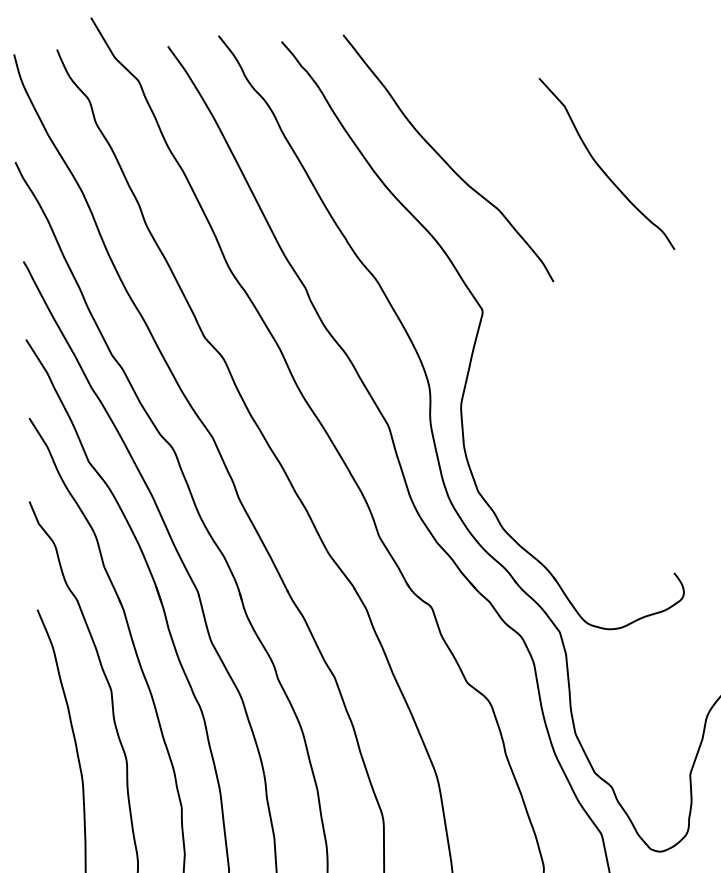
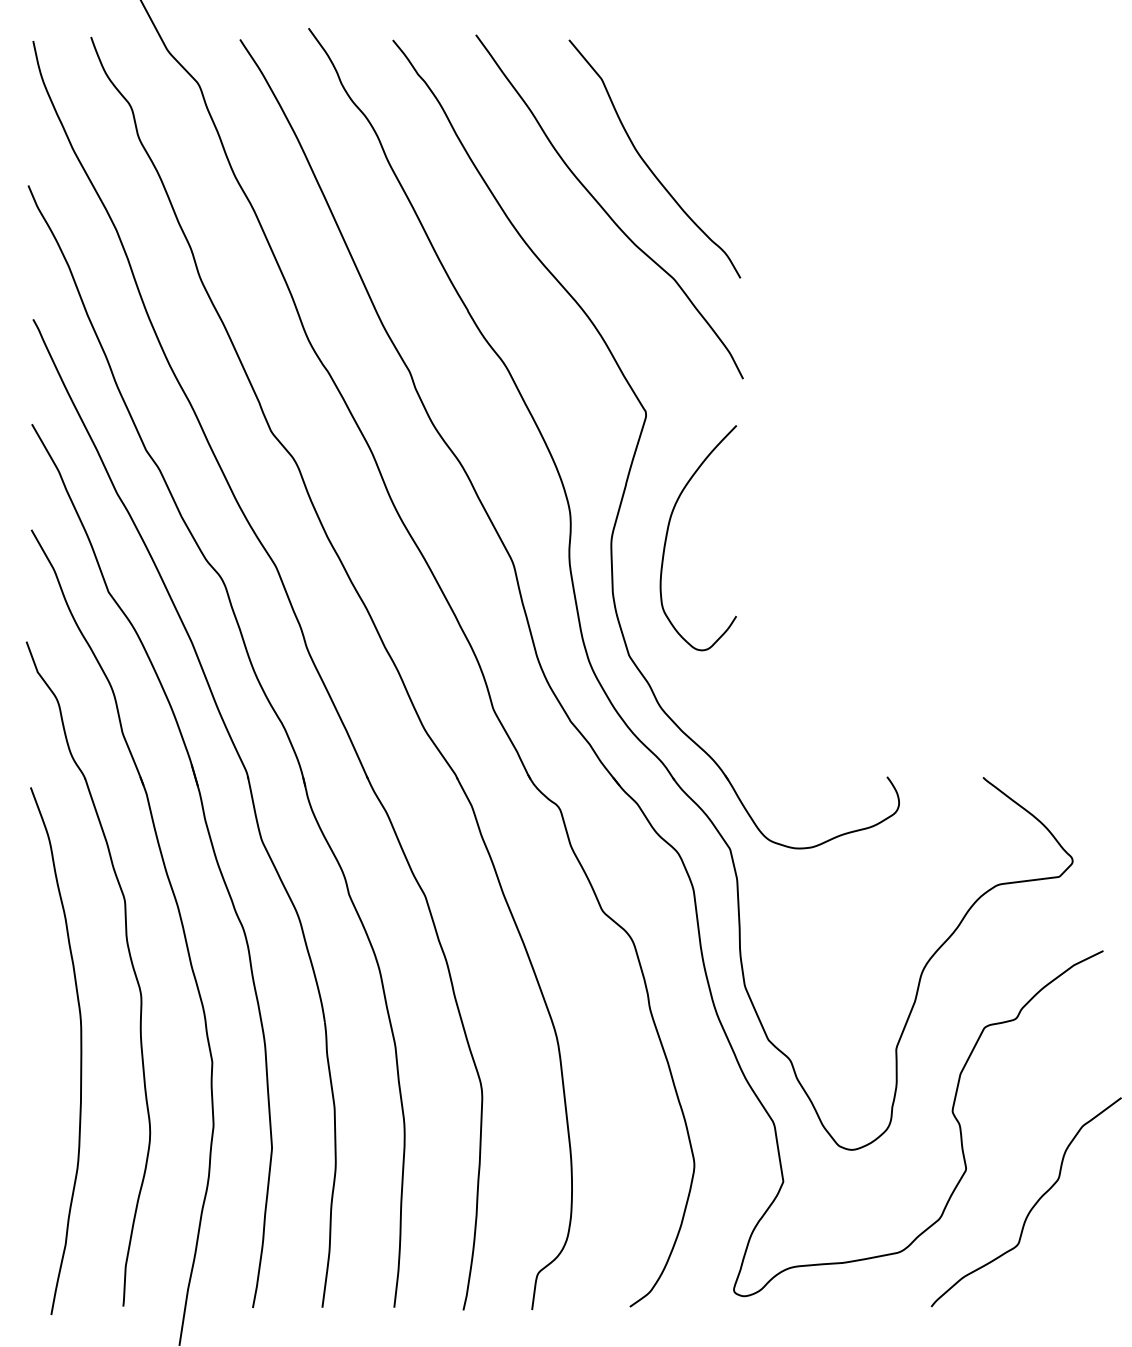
curve: (601, 168) -> (647, 164), moved
curve: (503, 398) -> (668, 532), added

